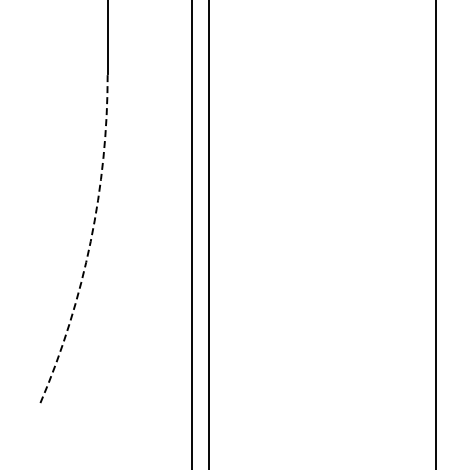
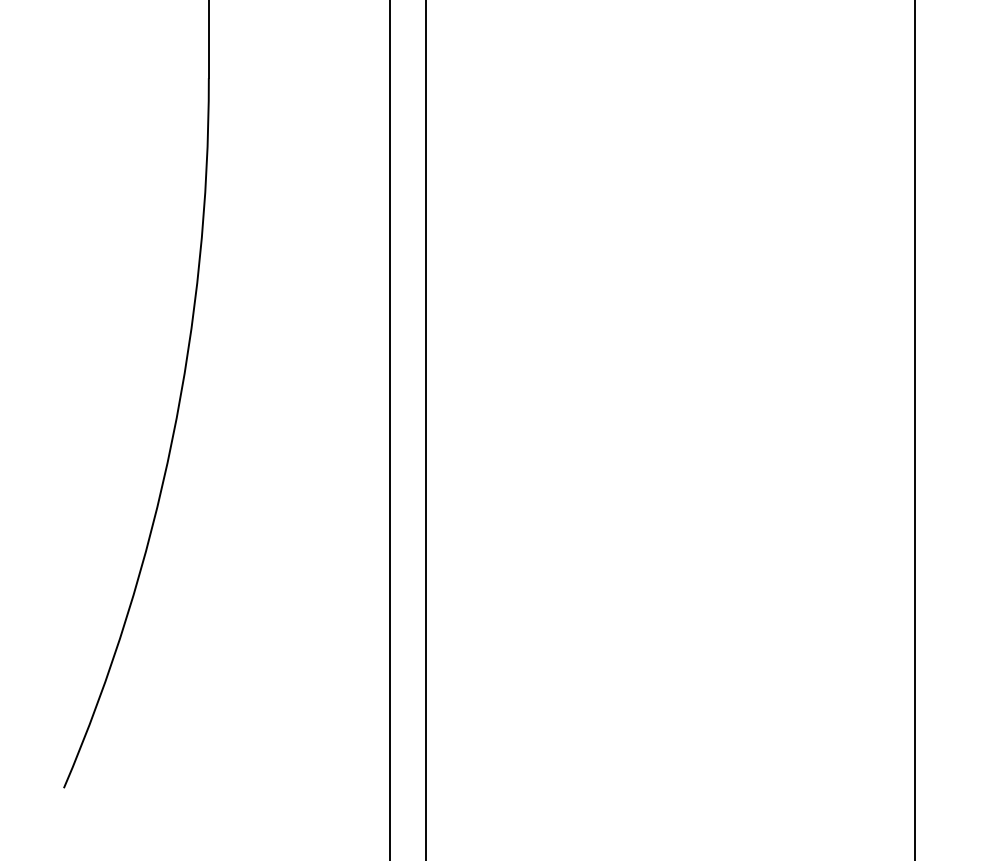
arc: (90, 241) -> (171, 440), dashed -> solid

